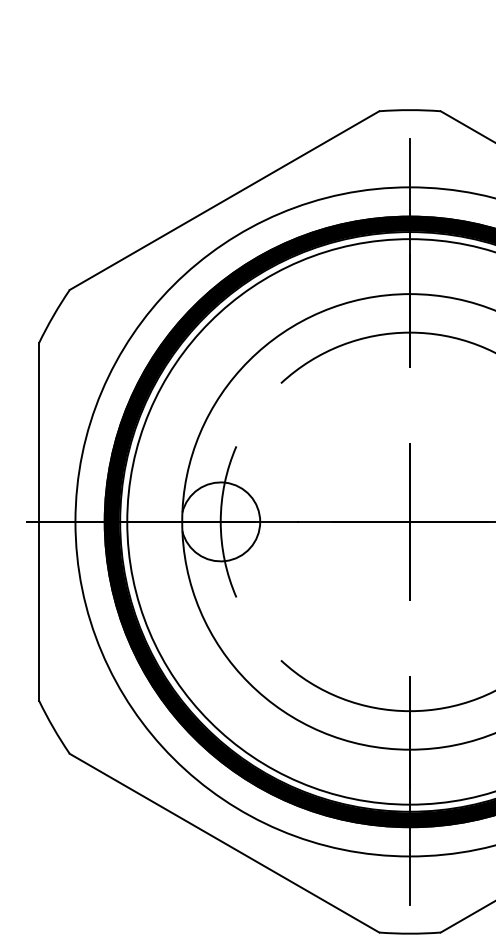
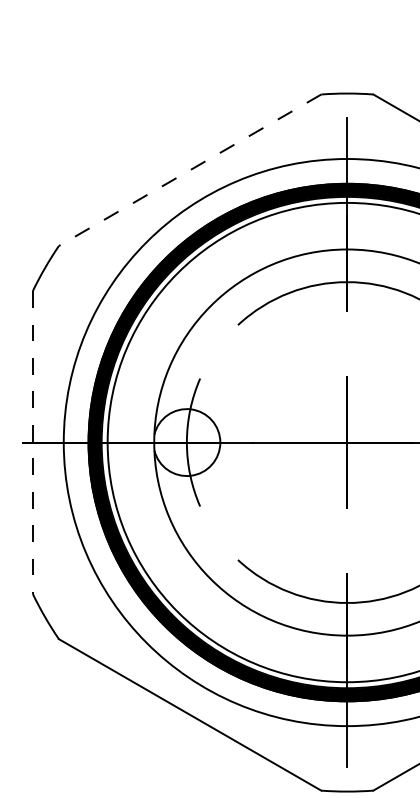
line: (223, 200) -> (189, 170), solid -> dashed
line: (38, 523) -> (32, 443), solid -> dashed

